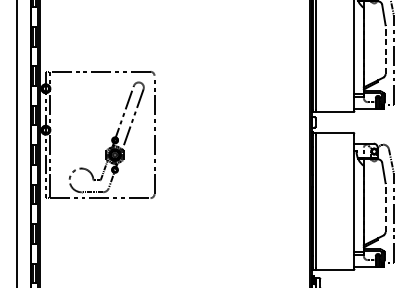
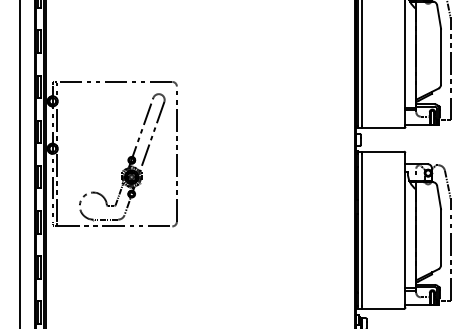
line: (385, 49) -> (441, 56), dashed -> solid
line: (385, 207) -> (441, 237), dashed -> solid

